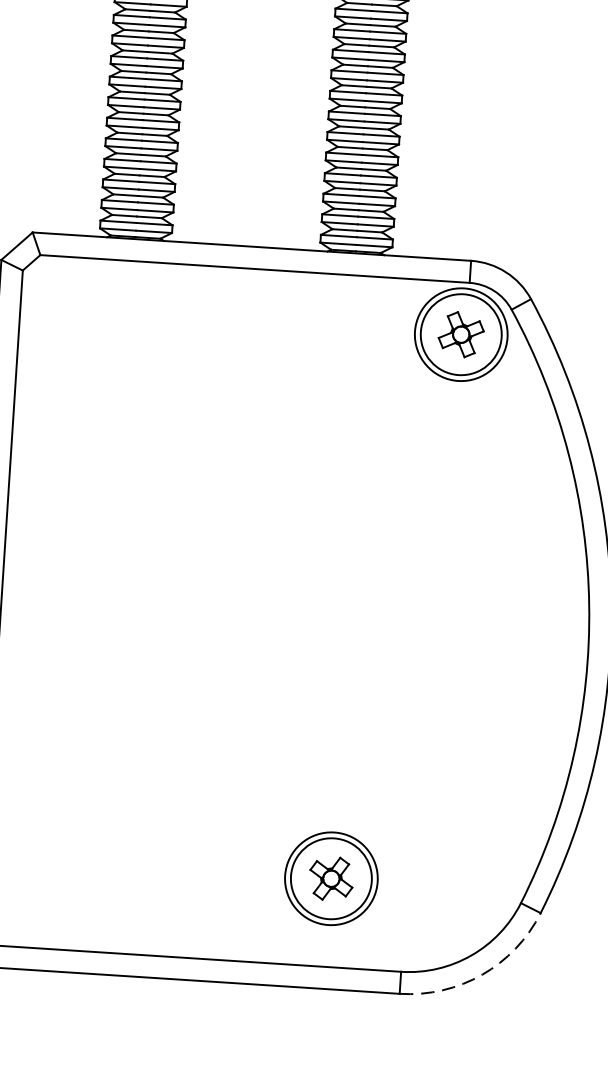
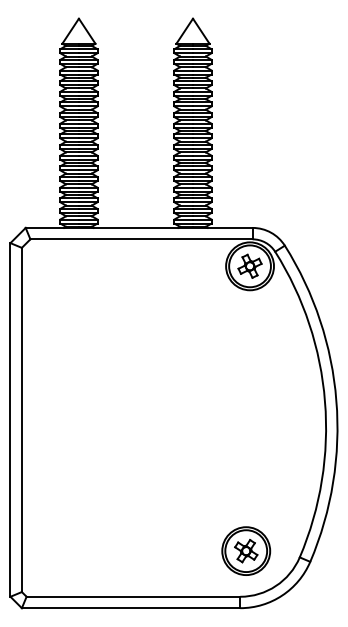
part: (331, 877) -> (246, 550), moved
arc: (482, 974) -> (282, 595), dashed -> solid

